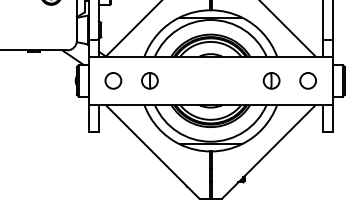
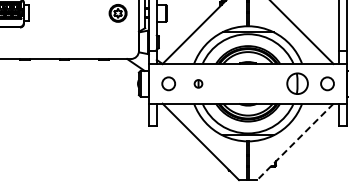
part: (149, 80) -> (198, 83), size x0.6
part: (271, 80) -> (297, 83), size x1.6
line: (268, 152) -> (295, 142), solid -> dashed

